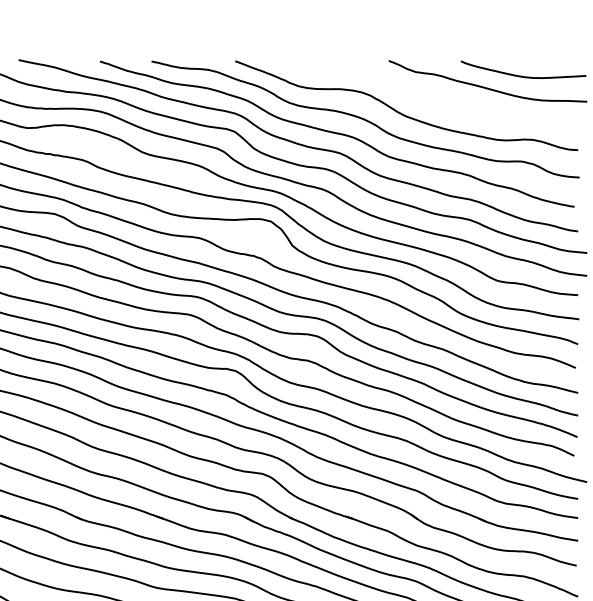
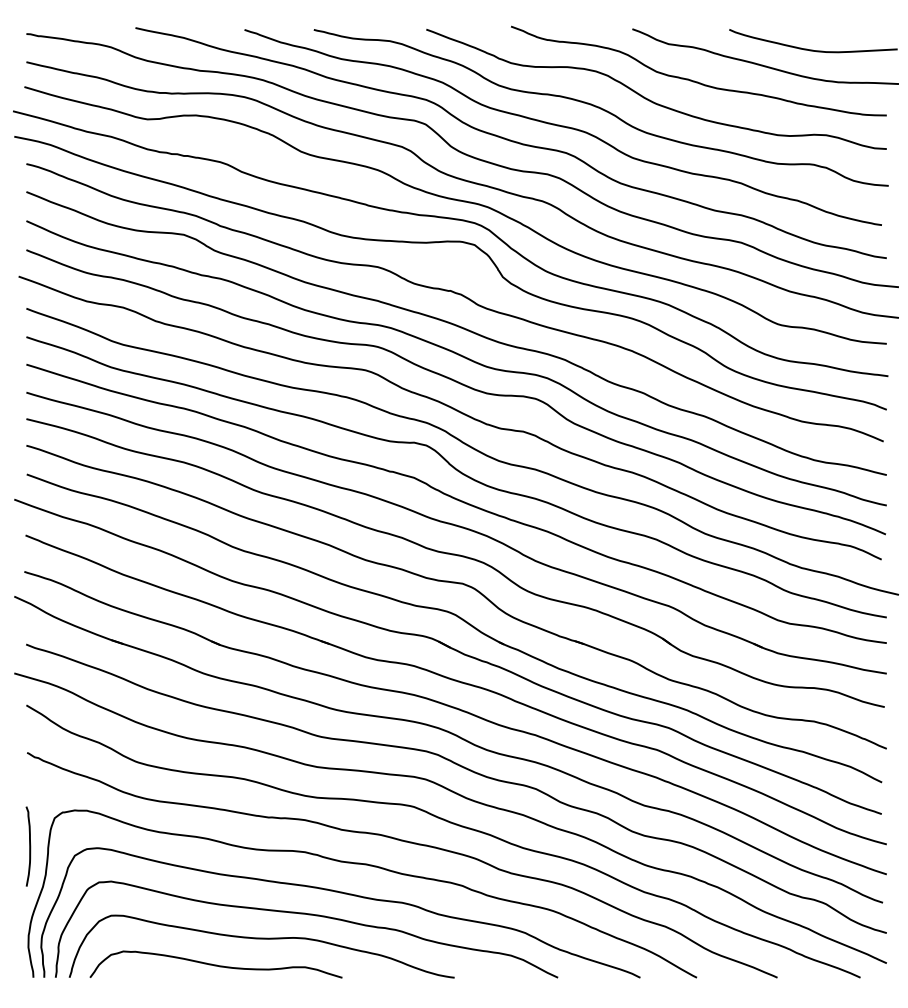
curve: (434, 99) -> (694, 80), added

